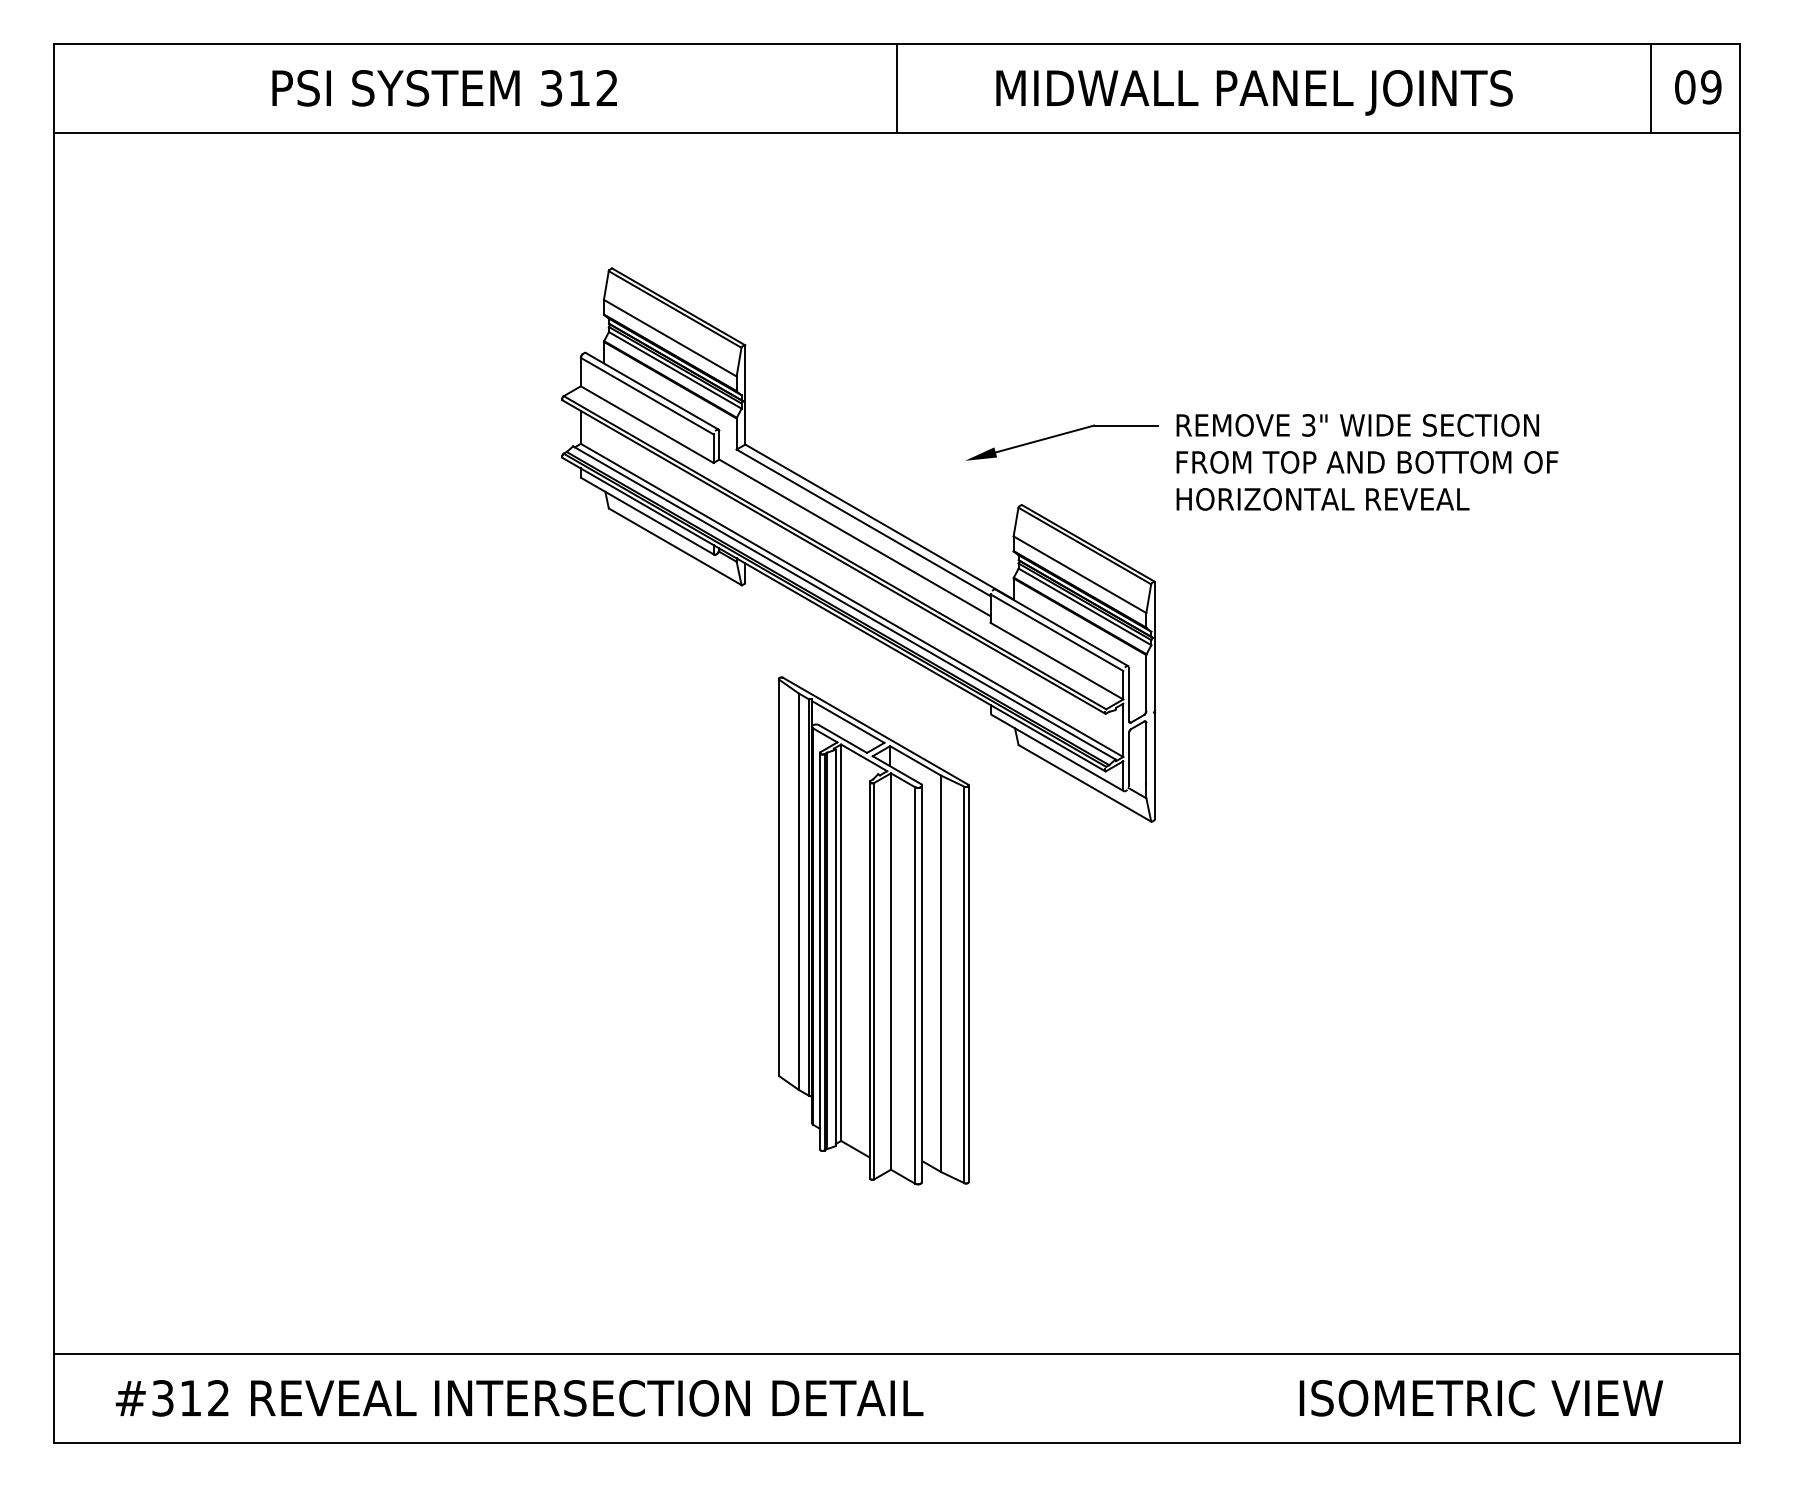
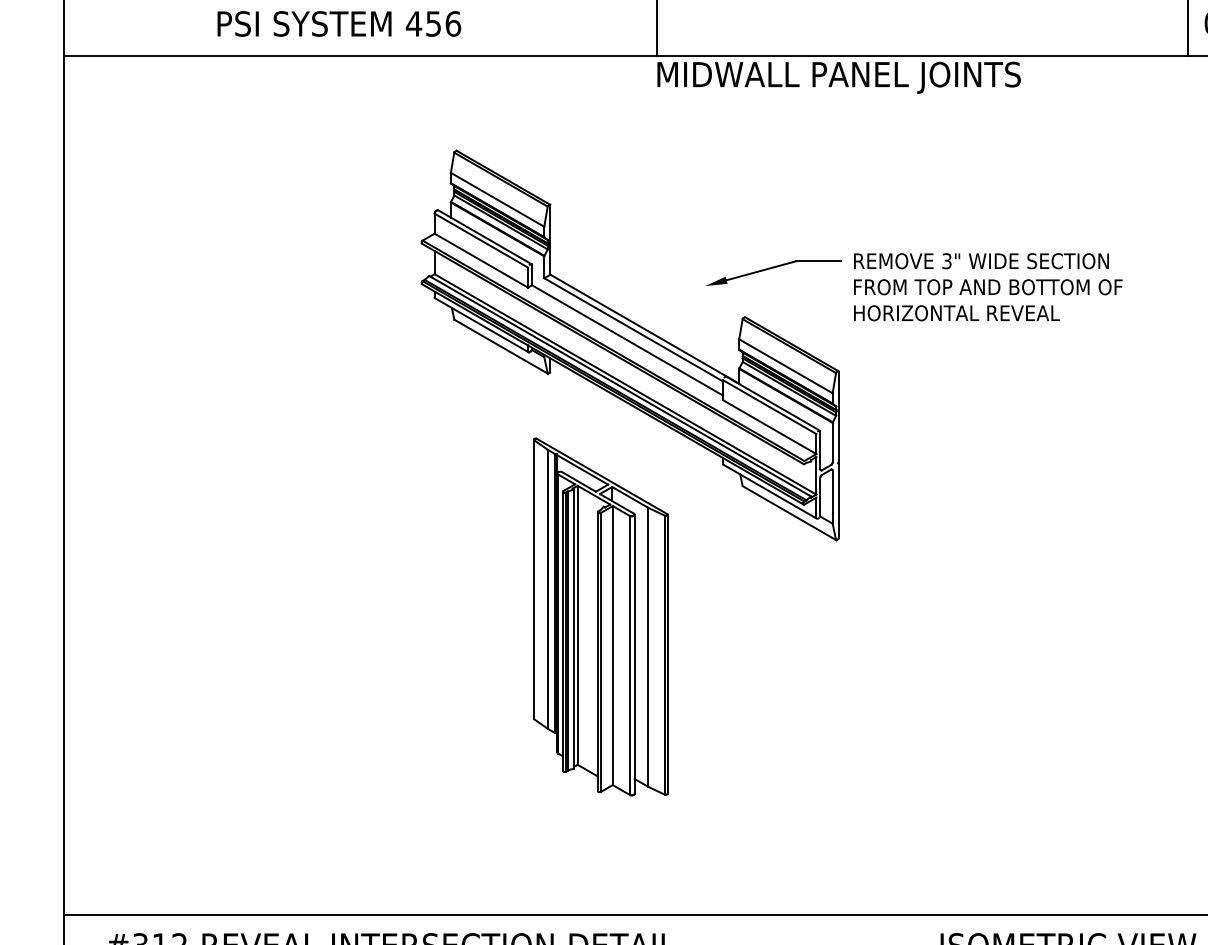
text: (579, 88) -> (433, 24), 312 -> 456
text: (1254, 92) -> (839, 77), moved
part: (873, 930) -> (600, 616), moved

